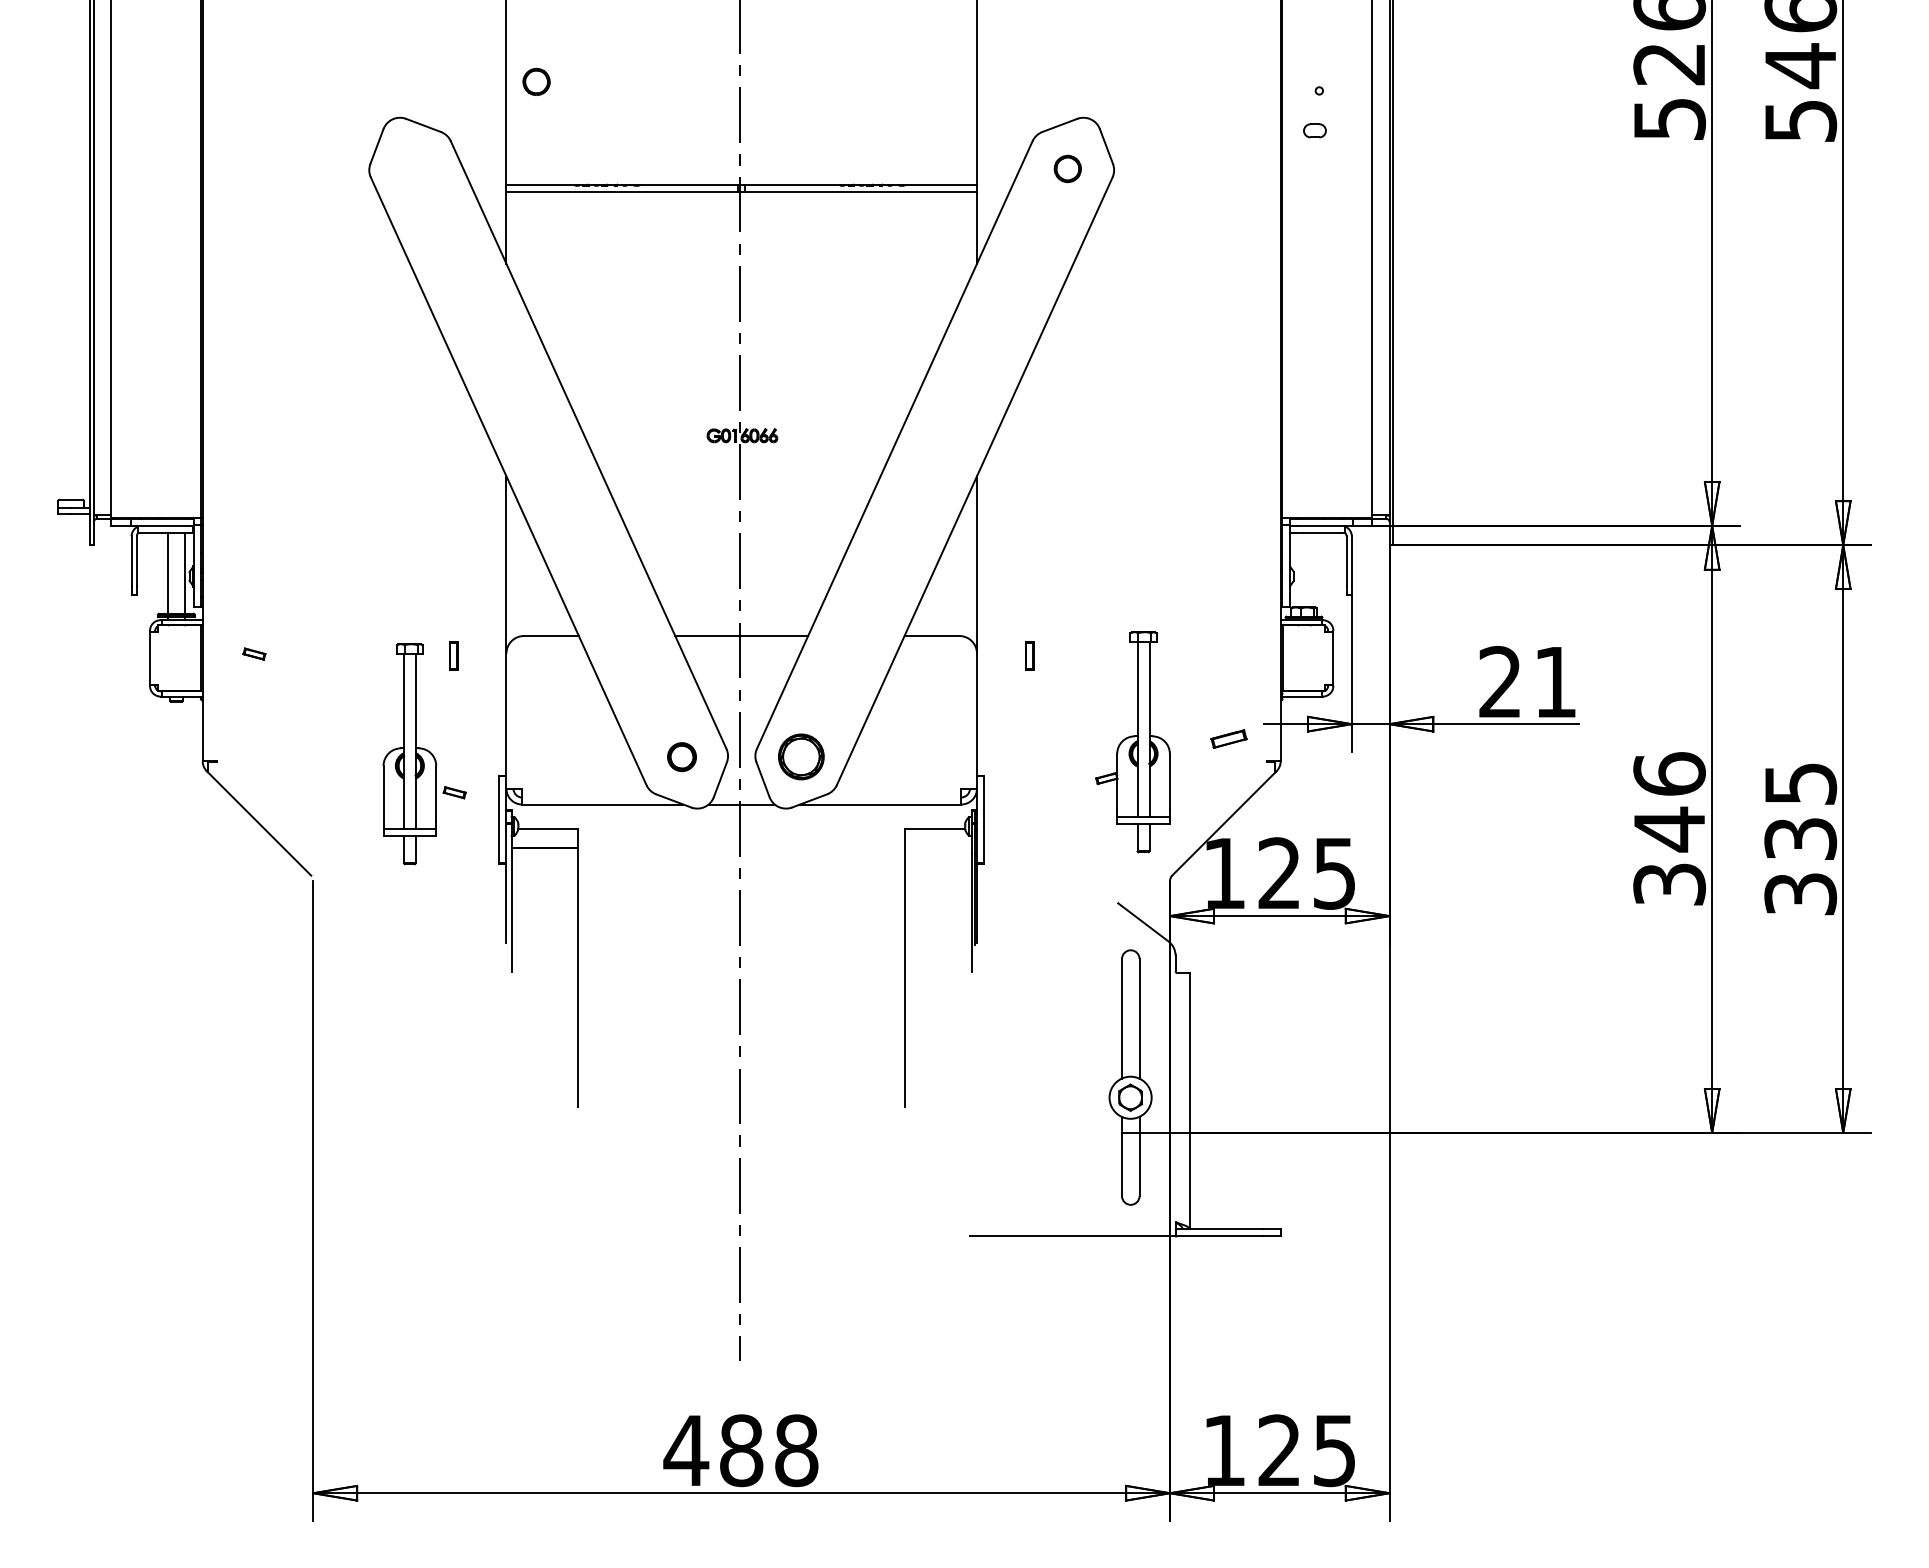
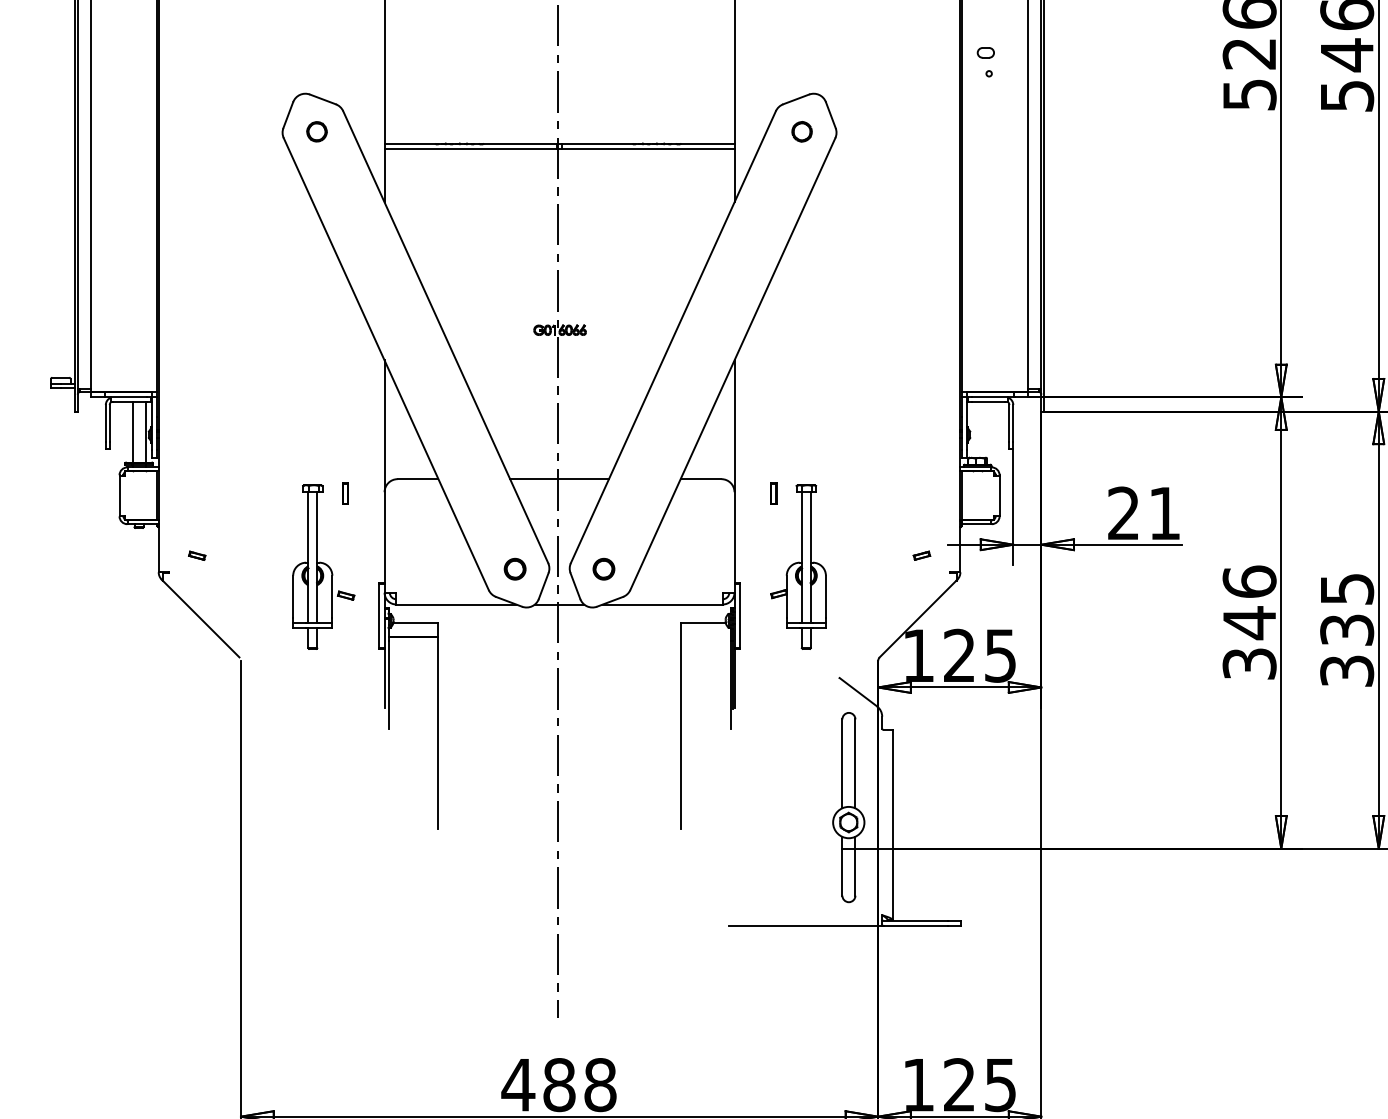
part: (536, 81) -> (316, 131), moved
part: (1314, 130) -> (985, 52), moved
part: (254, 653) -> (197, 555), moved
part: (1228, 738) -> (921, 555), size x0.62
part: (1132, 742) -> (798, 567), moved
part: (801, 757) -> (604, 569), size x0.62

